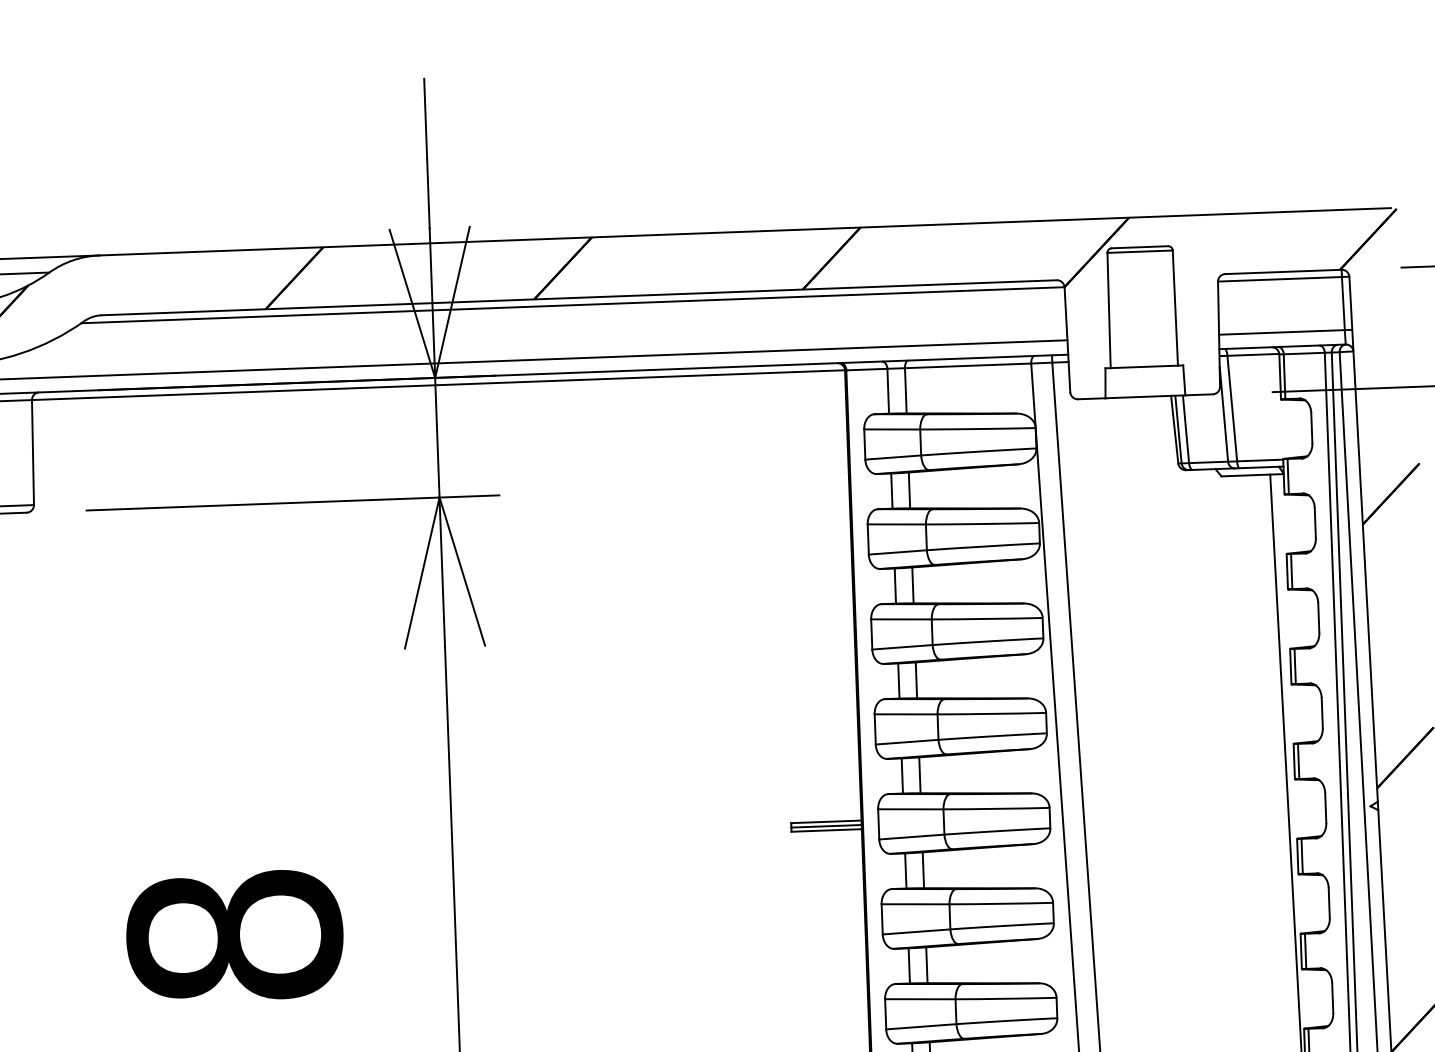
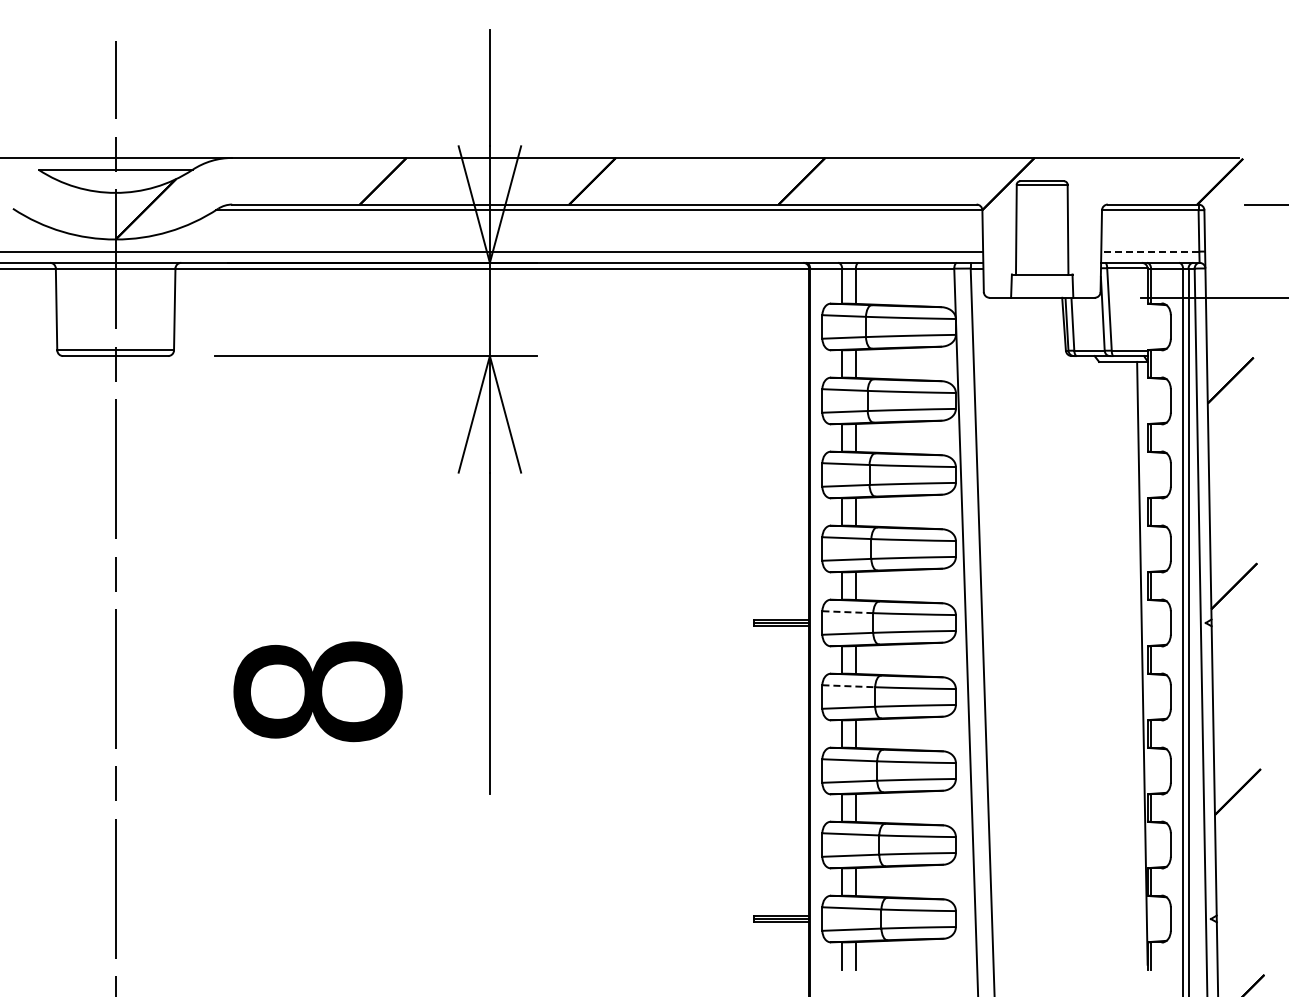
line: (1280, 332) -> (1149, 251), solid -> dashed
line: (911, 809) -> (848, 612), solid -> dashed
line: (916, 904) -> (849, 686), solid -> dashed

